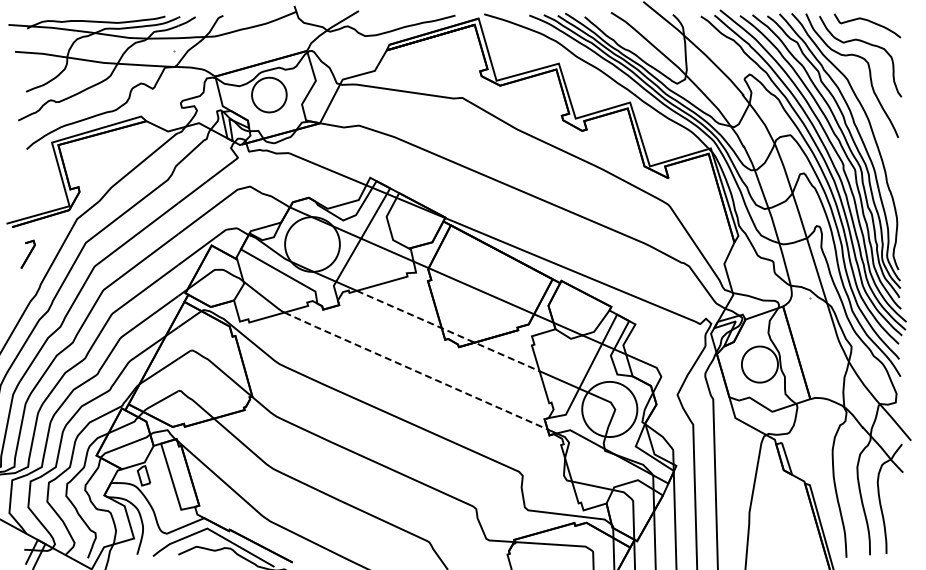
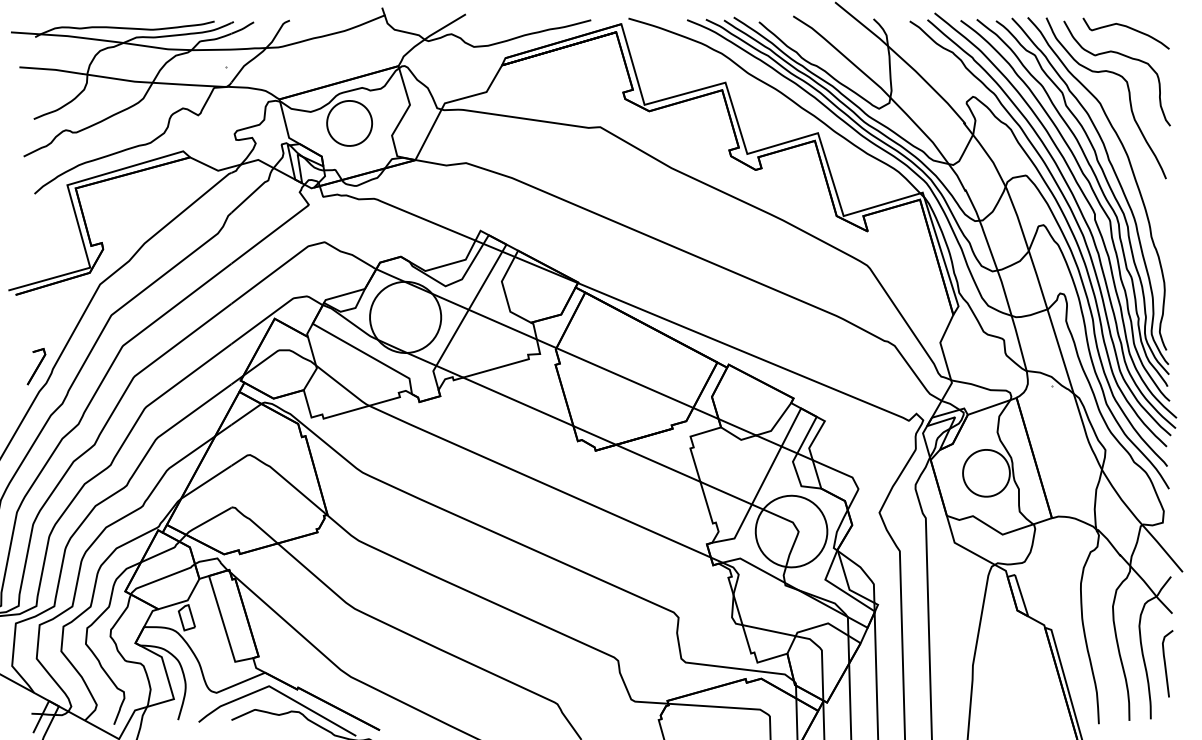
part: (27, 253) -> (35, 365), moved
line: (448, 331) -> (582, 430), dashed -> solid
line: (414, 370) -> (538, 480), dashed -> solid
curve: (898, 511) -> (1166, 664), added

